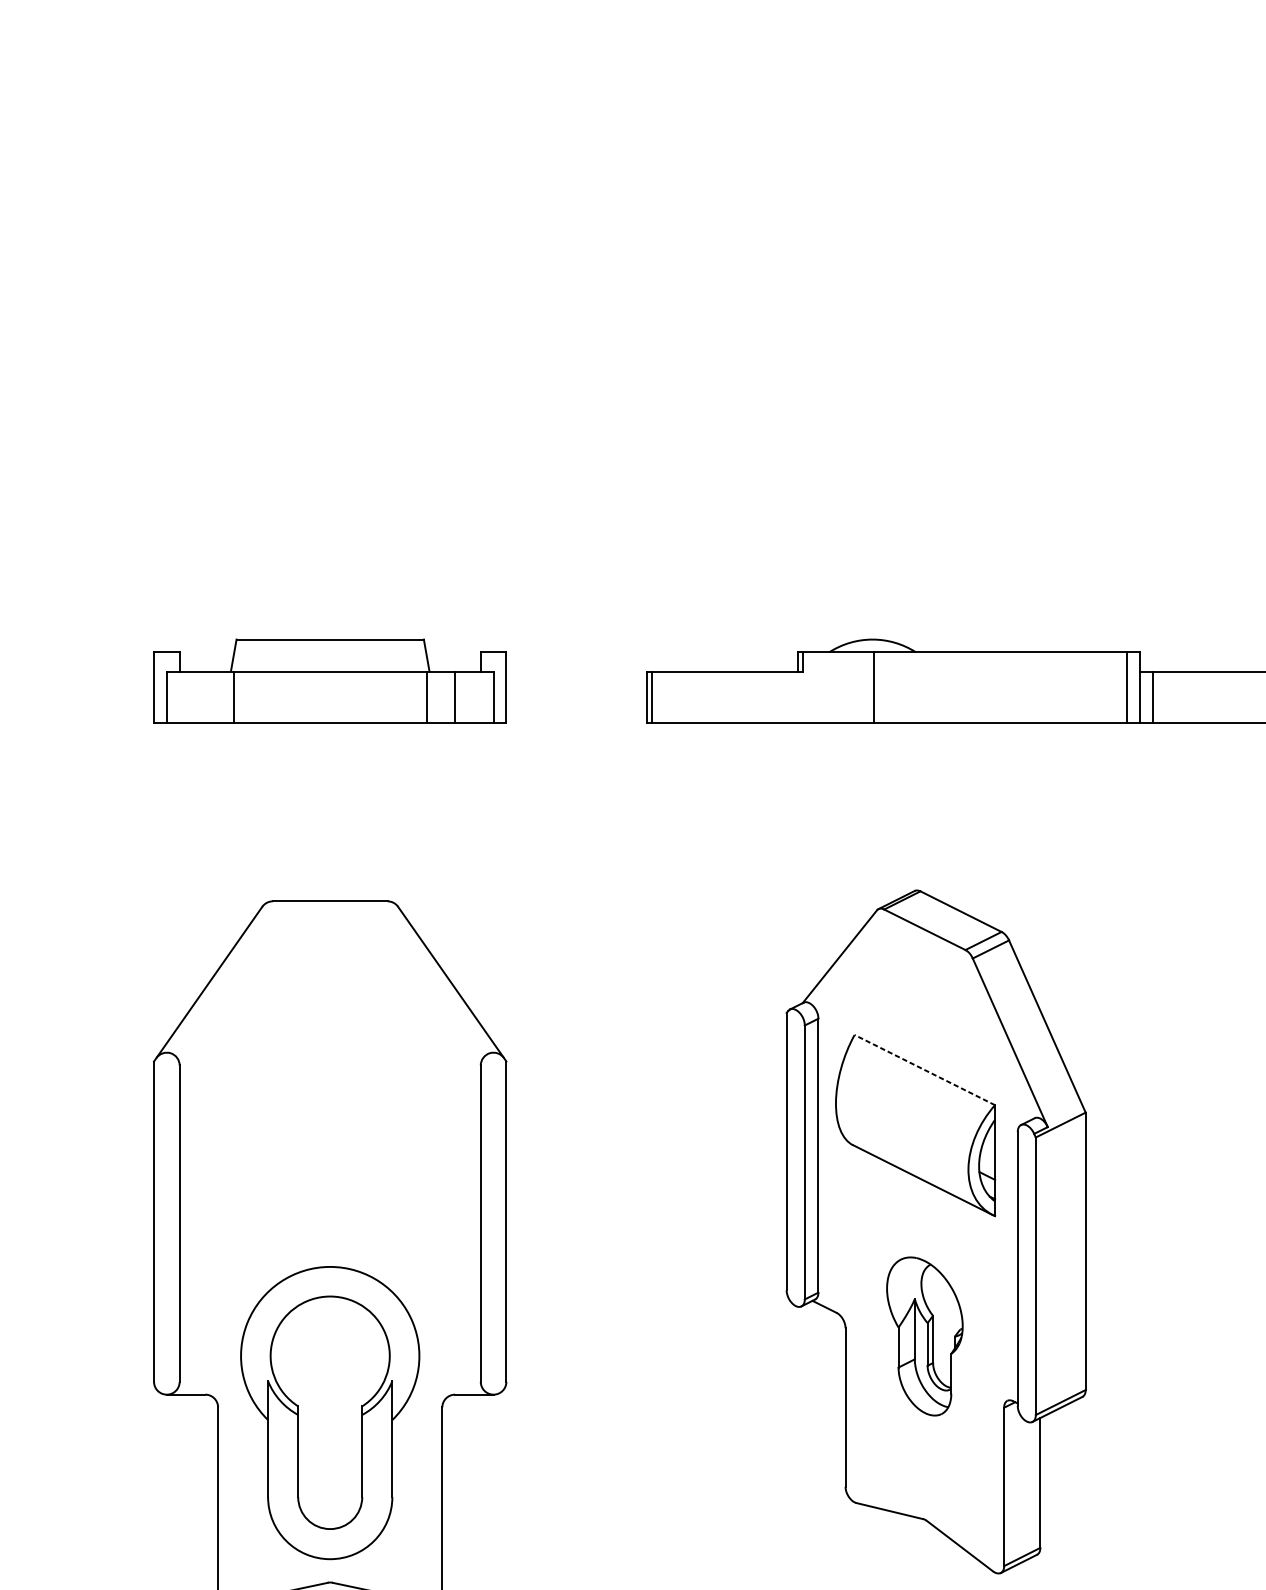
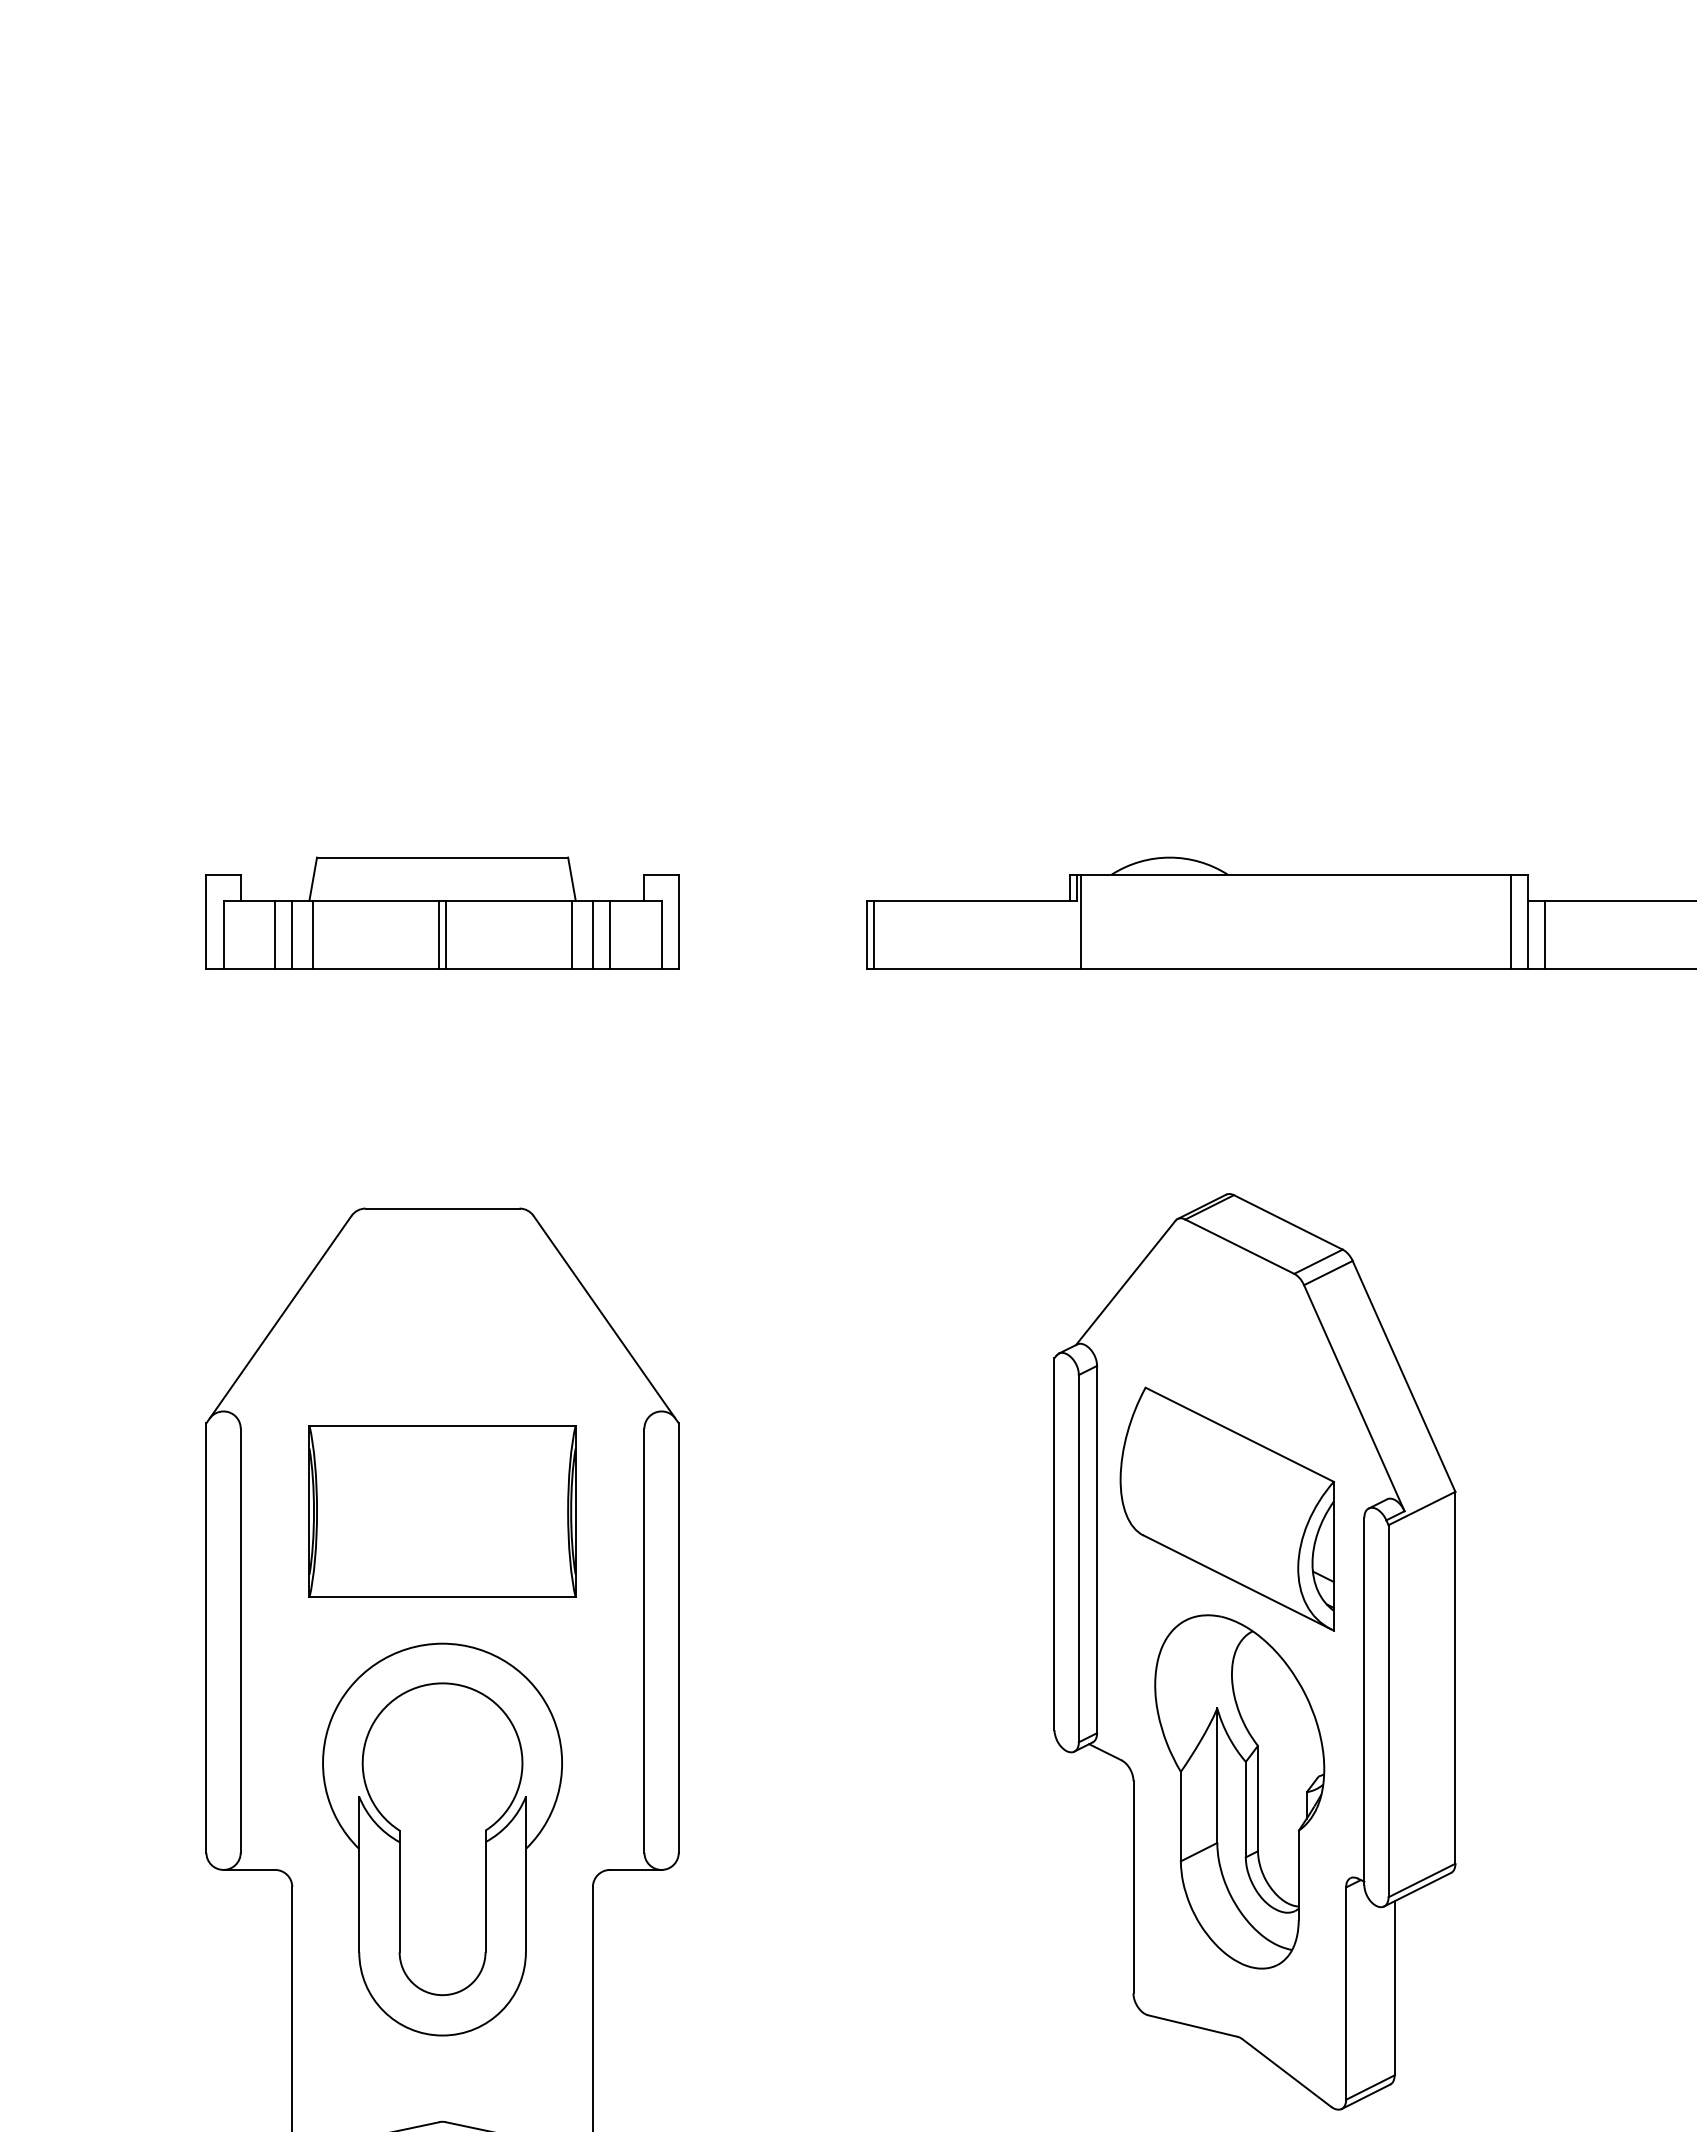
line: (873, 687) -> (1081, 921), moved
line: (205, 696) -> (275, 934), added
line: (218, 696) -> (292, 934), added
line: (327, 696) -> (439, 934), added
line: (333, 696) -> (446, 934), added
line: (442, 696) -> (592, 934), added
line: (924, 1069) -> (1239, 1434), dashed -> solid
part: (330, 1127) -> (442, 1511), added
part: (924, 1336) -> (1239, 1791), size x1.67
part: (330, 1412) -> (442, 1839), moved

